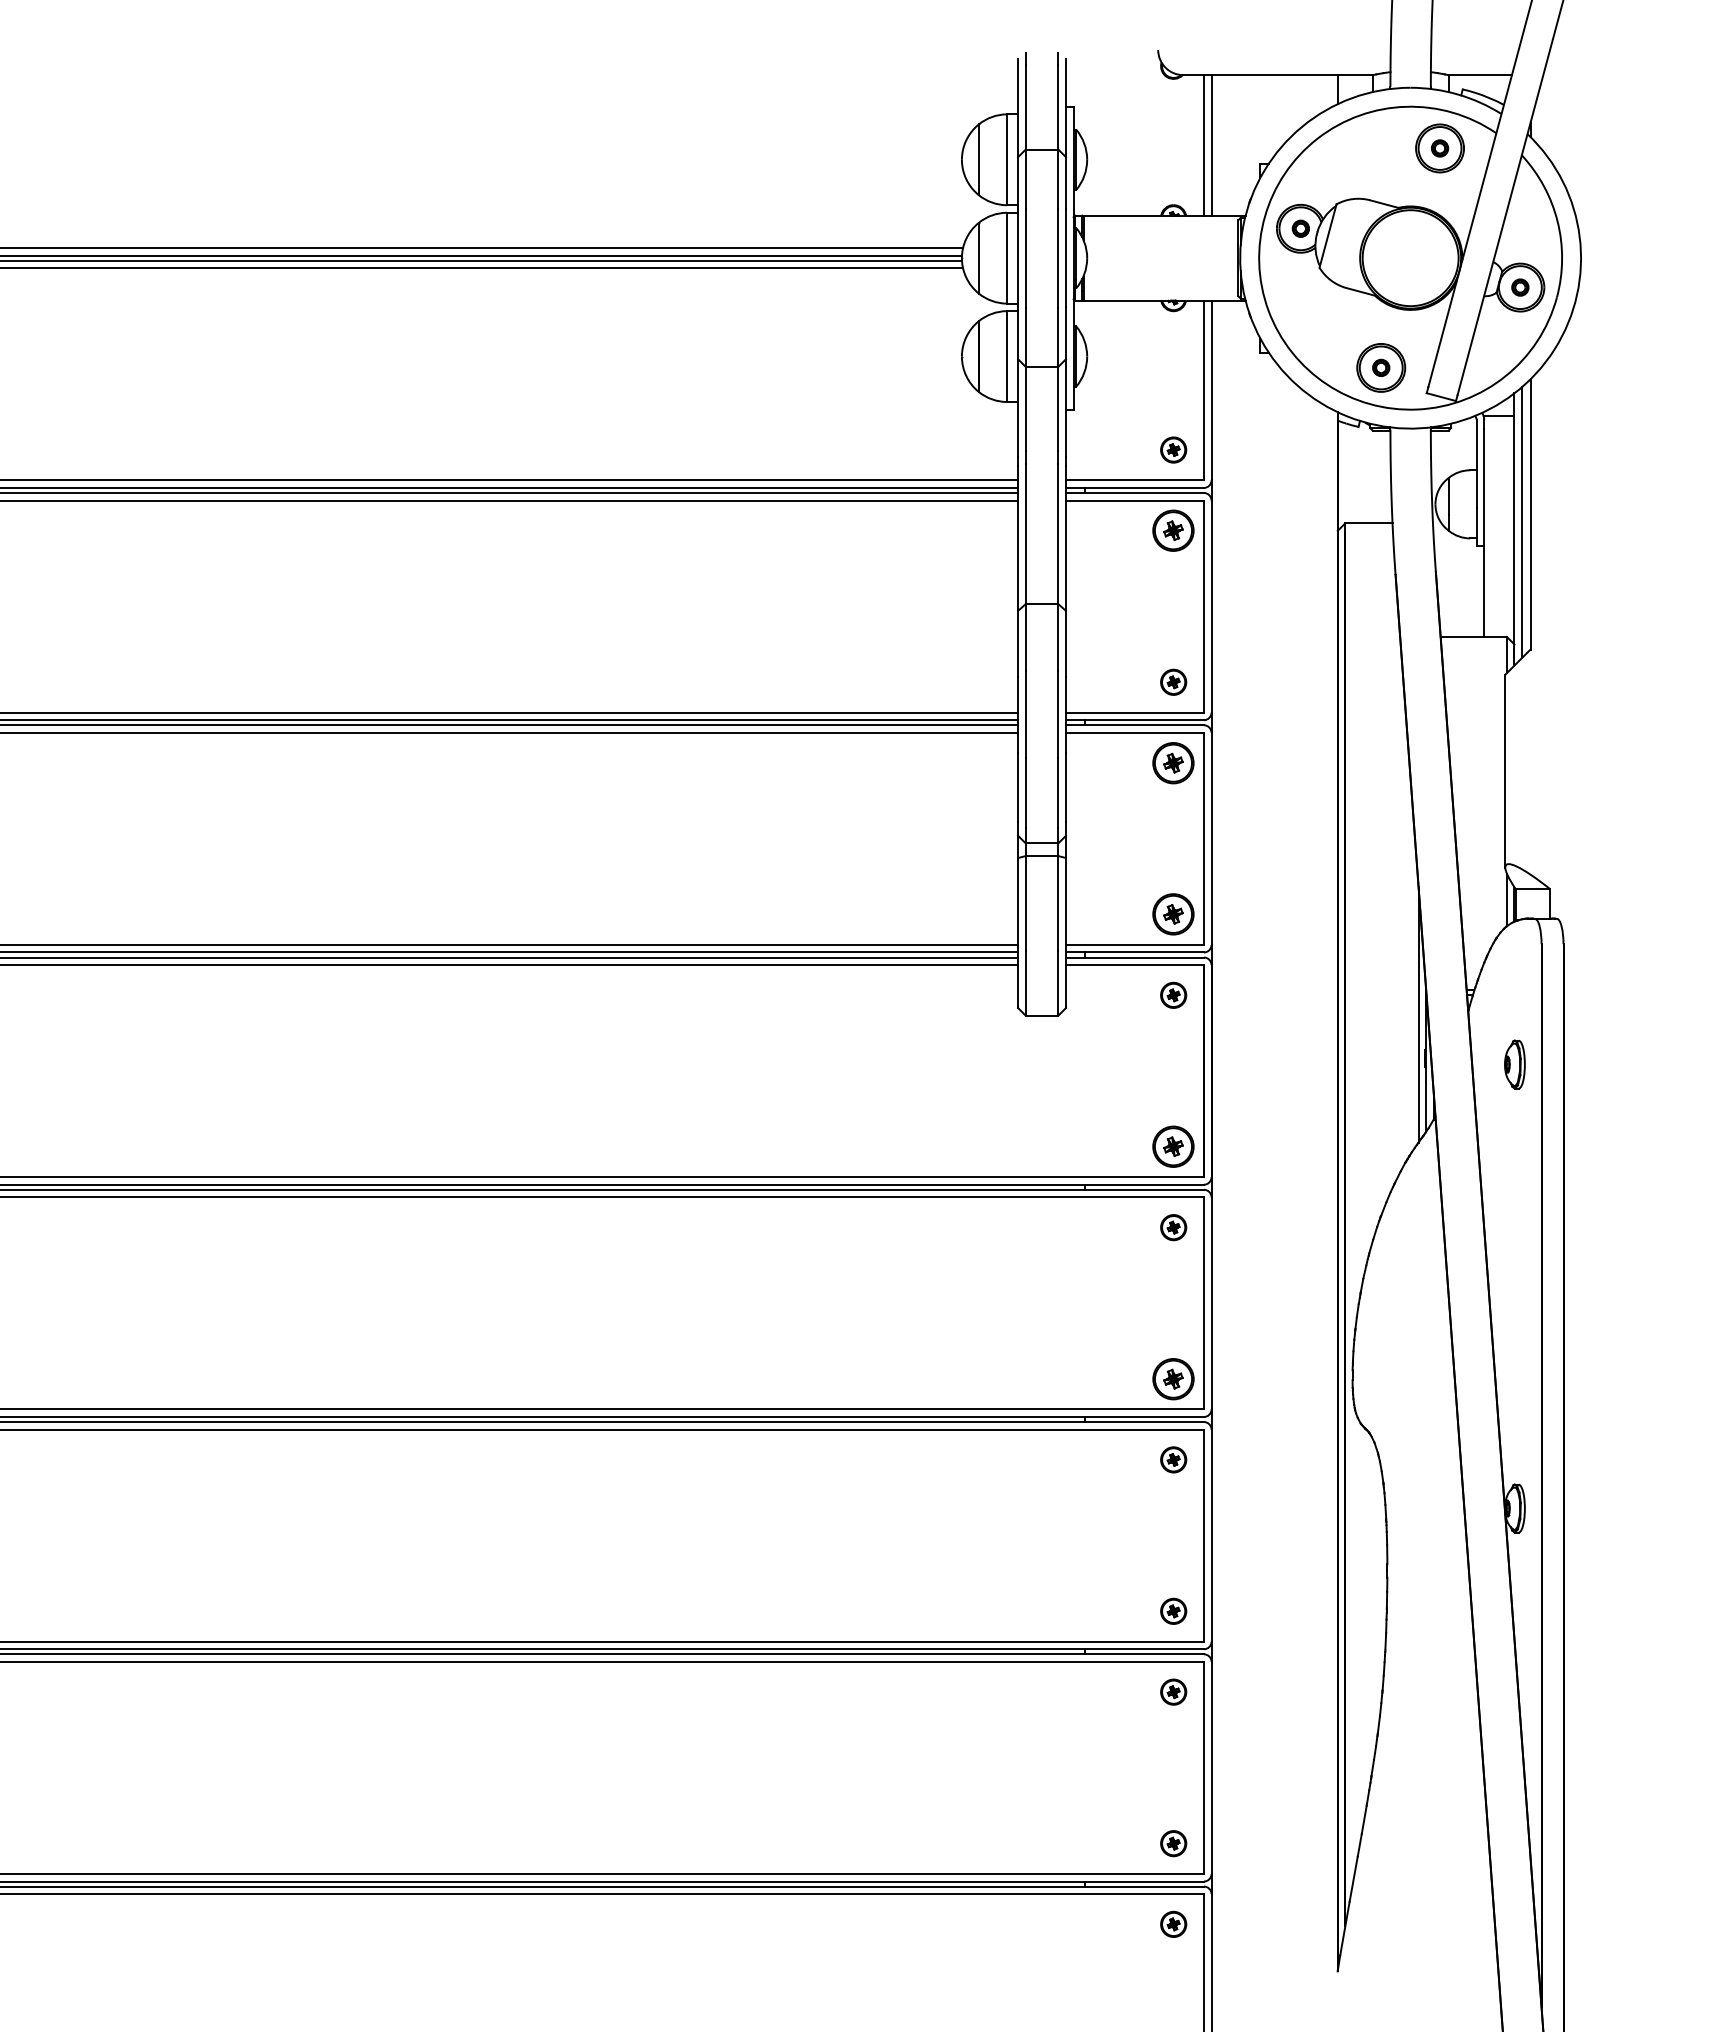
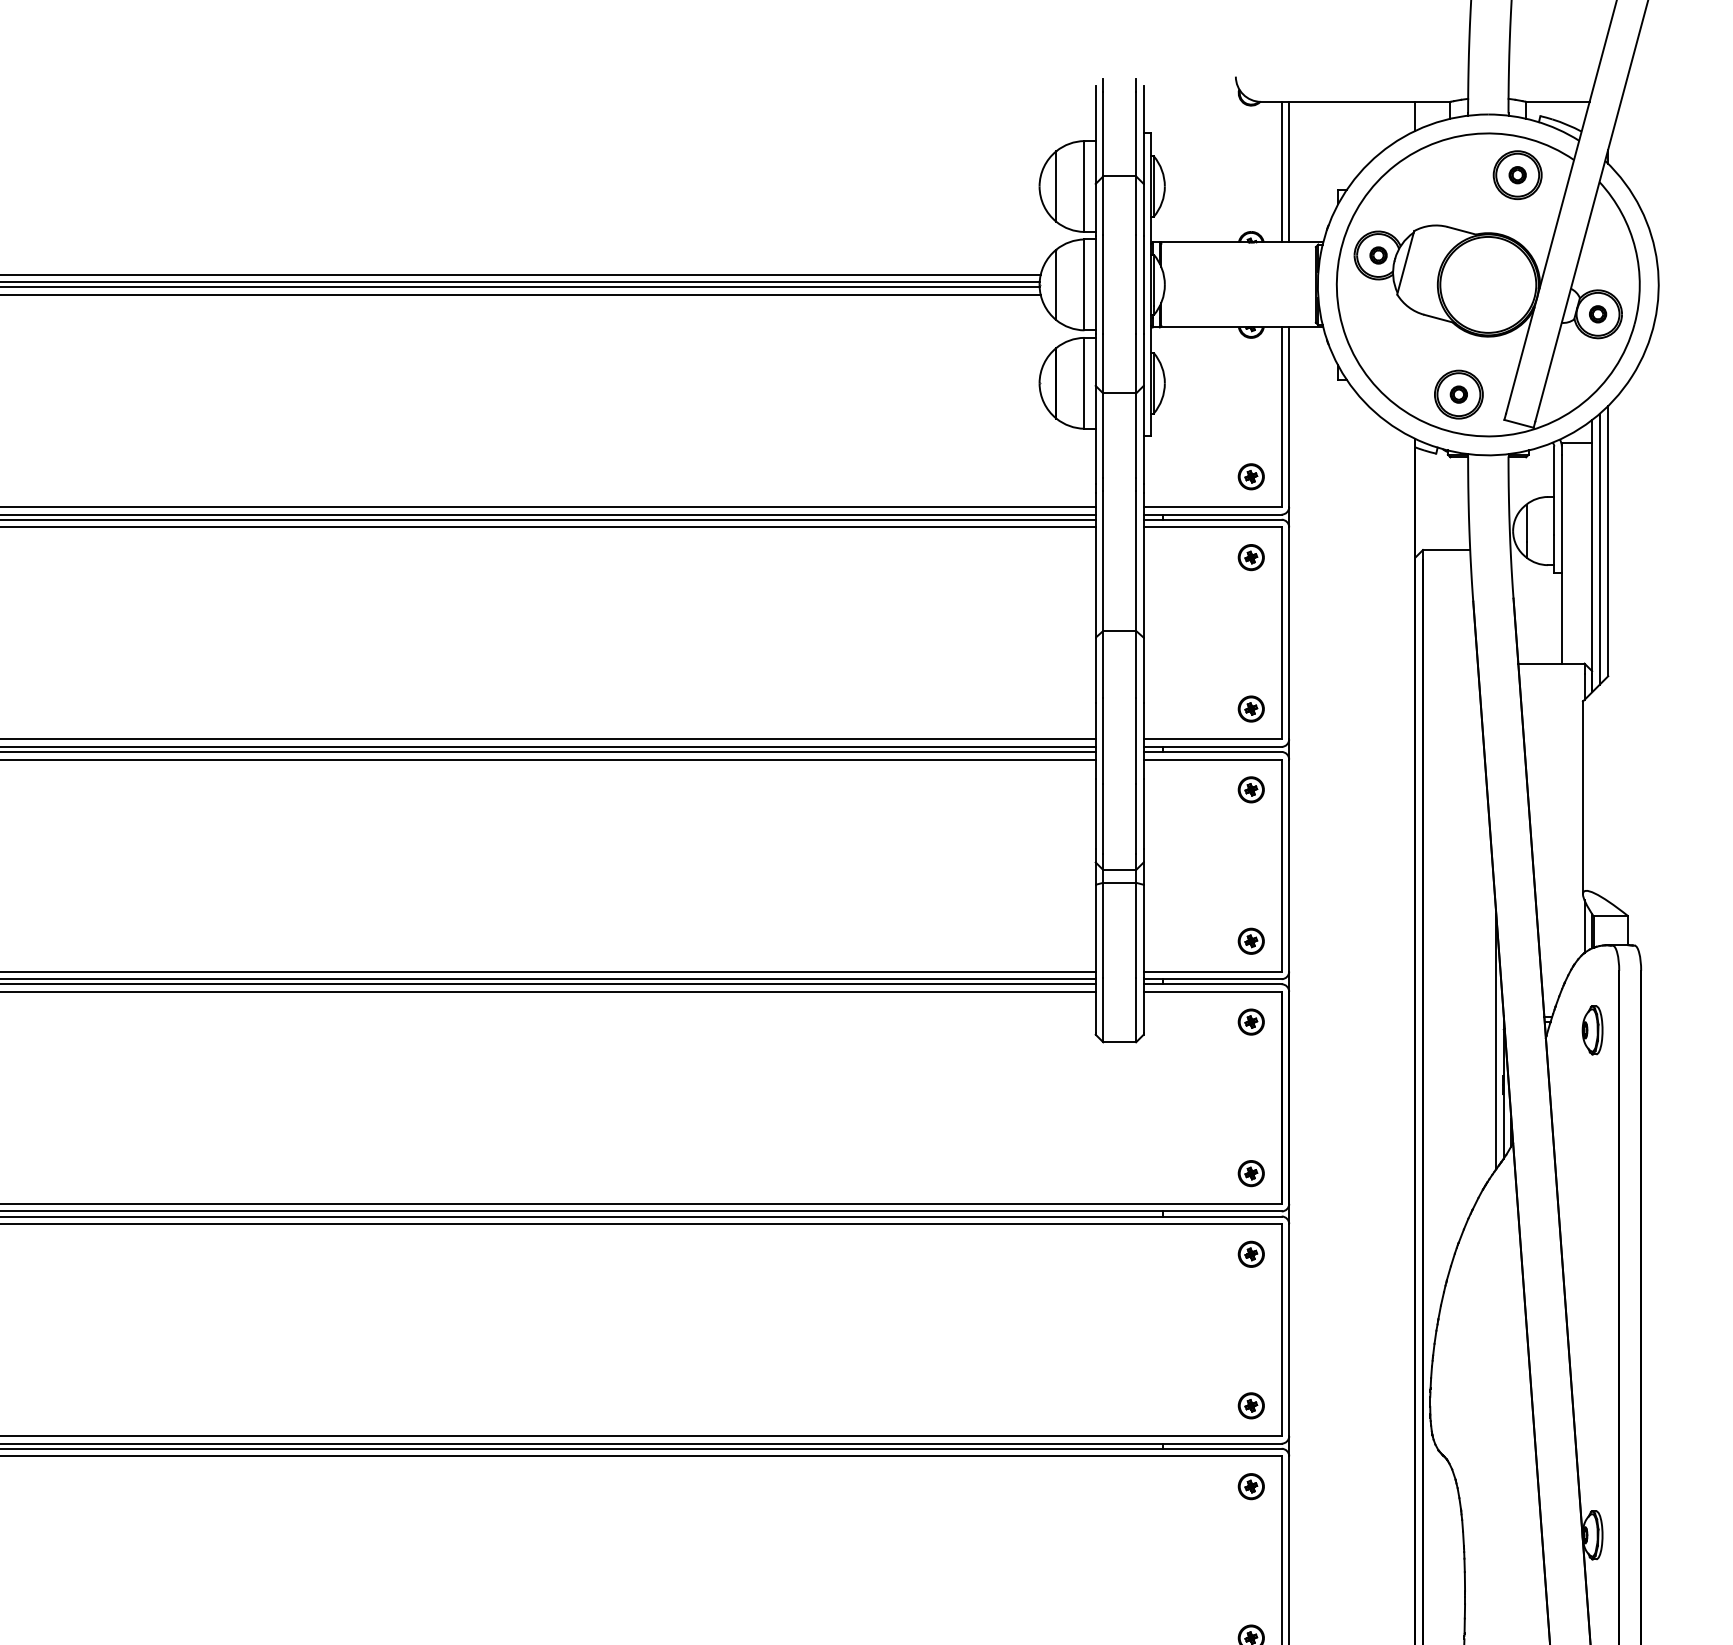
part: (1173, 530) -> (1251, 557), size x0.62
part: (1173, 762) -> (1251, 789), size x0.62
part: (1173, 914) -> (1251, 941), size x0.62
part: (1514, 1064) -> (1592, 1030), moved
part: (1173, 1146) -> (1251, 1173), size x0.62
part: (1173, 1378) -> (1251, 1405), size x0.62

